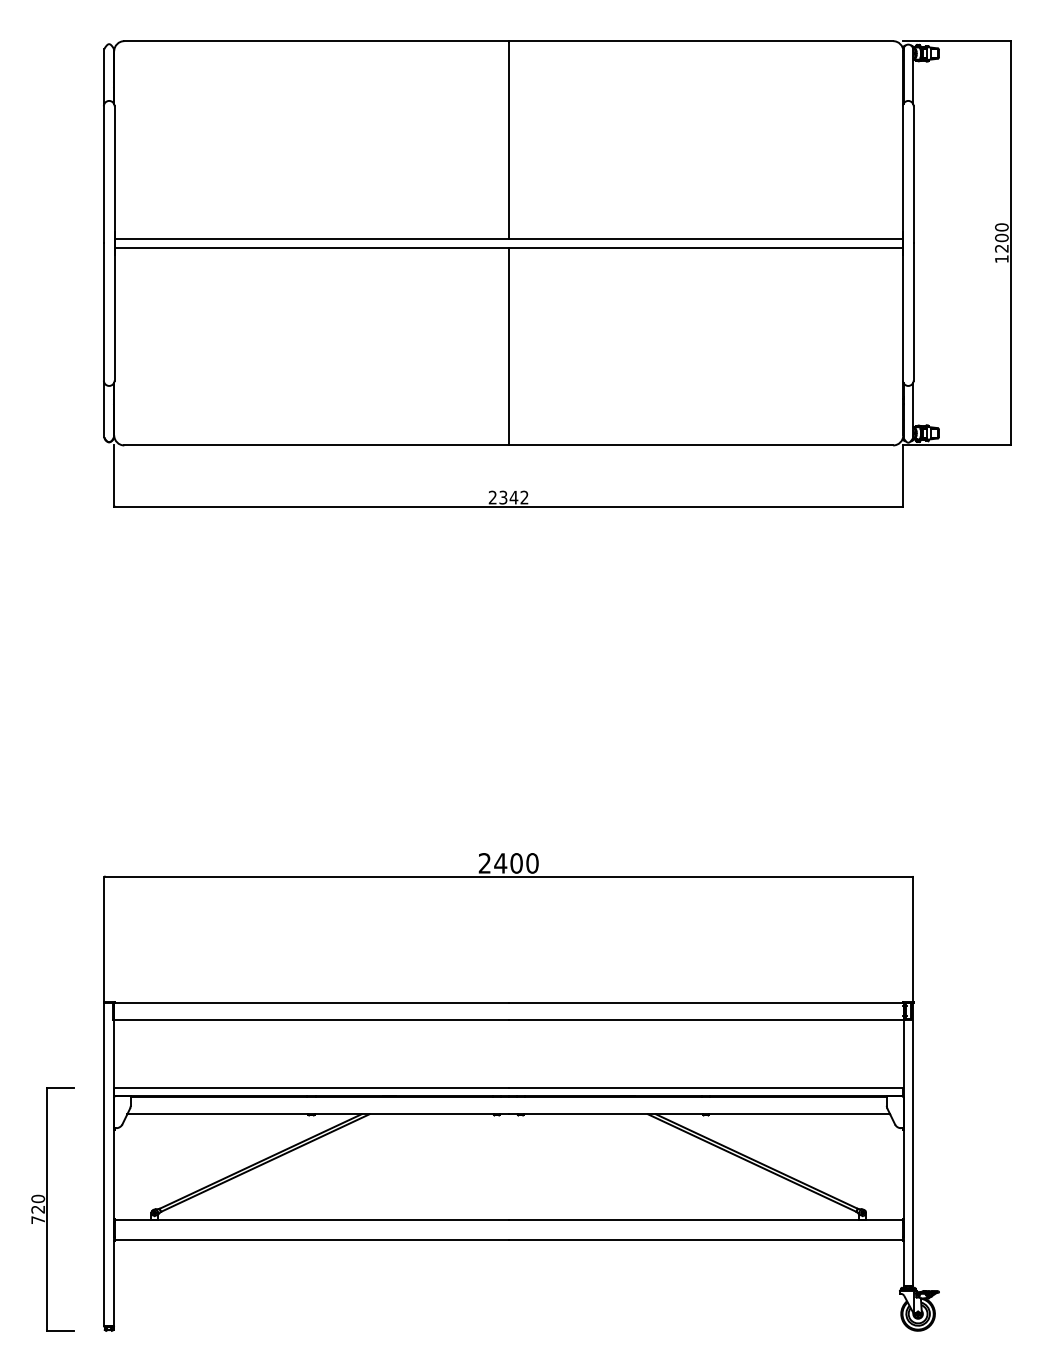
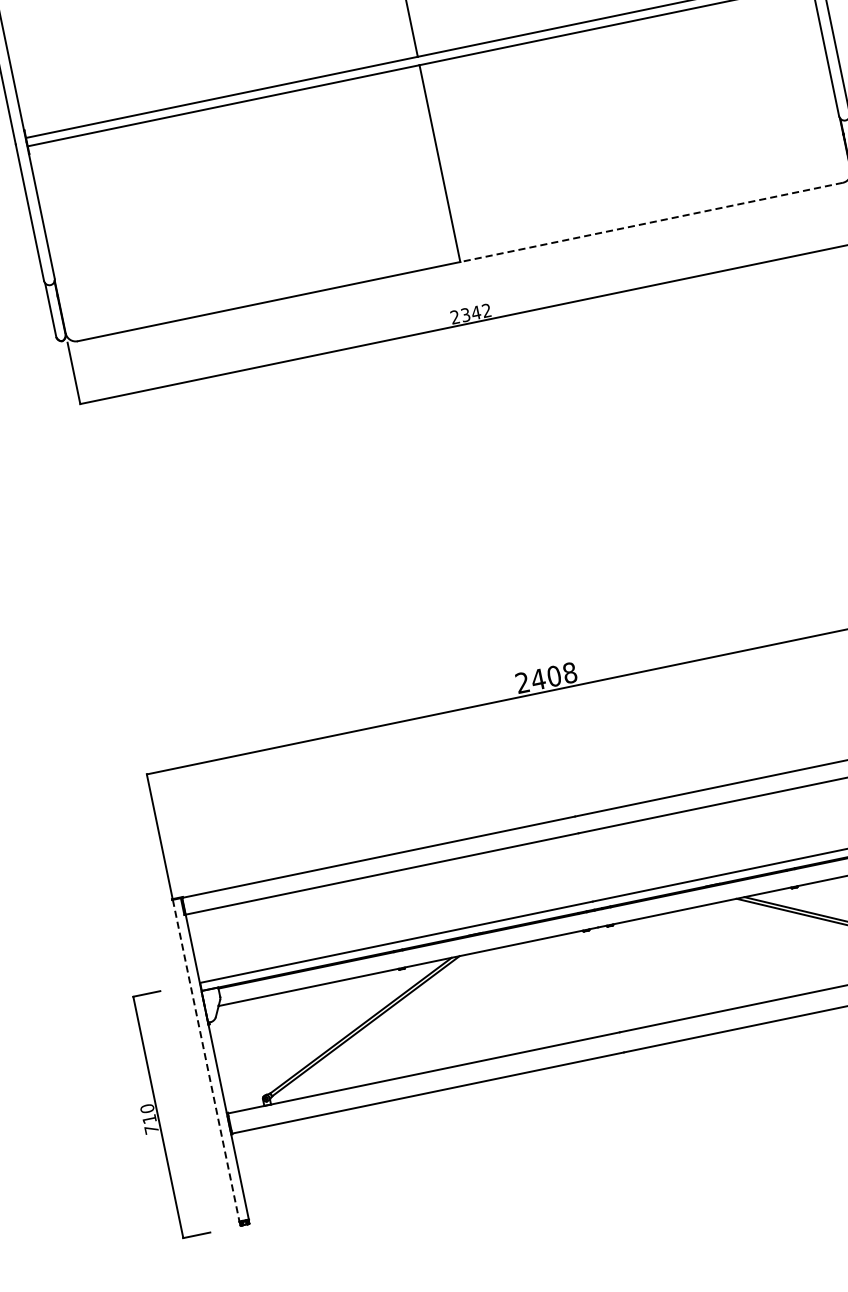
line: (700, 445) -> (651, 222), solid -> dashed
text: (532, 863) -> (570, 673), 2400 -> 2408
line: (104, 1164) -> (206, 1060), solid -> dashed
text: (37, 1209) -> (148, 1119), 720 -> 710

